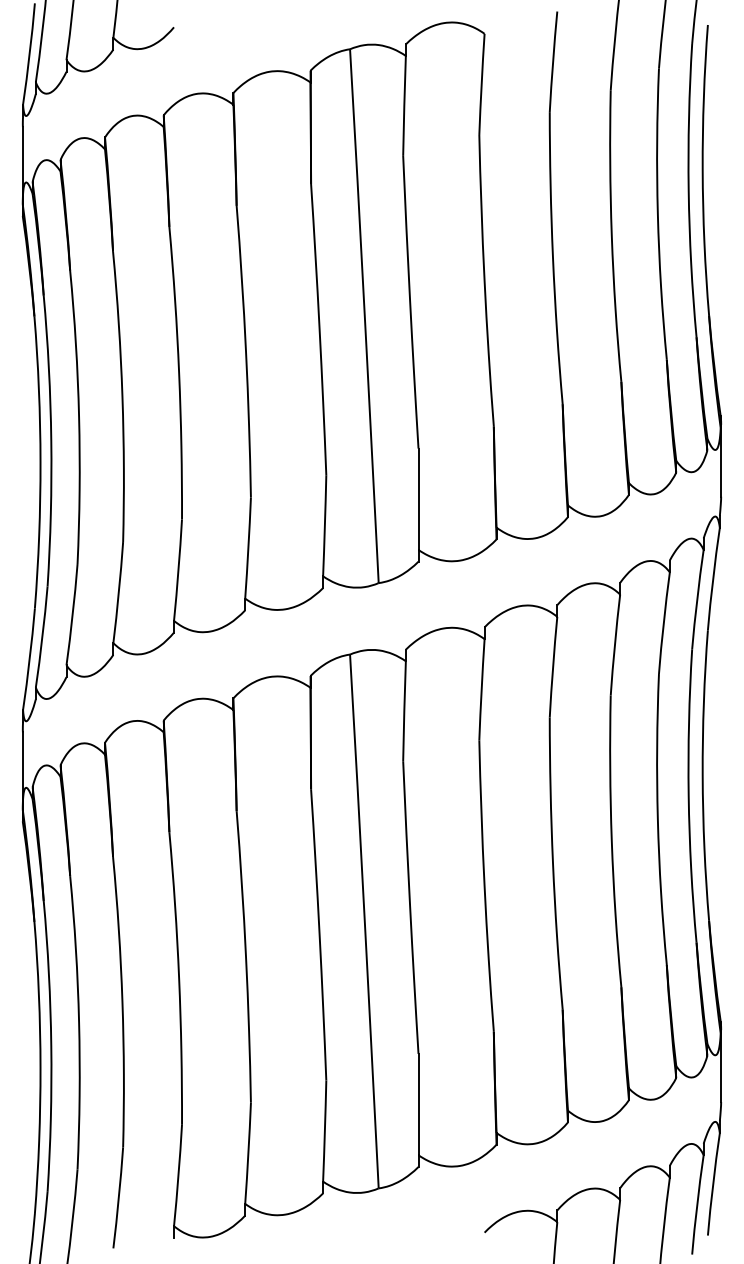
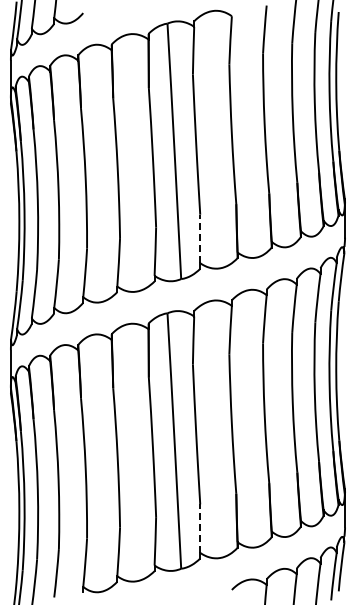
line: (419, 498) -> (200, 238), solid -> dashed
line: (419, 1104) -> (200, 528), solid -> dashed

